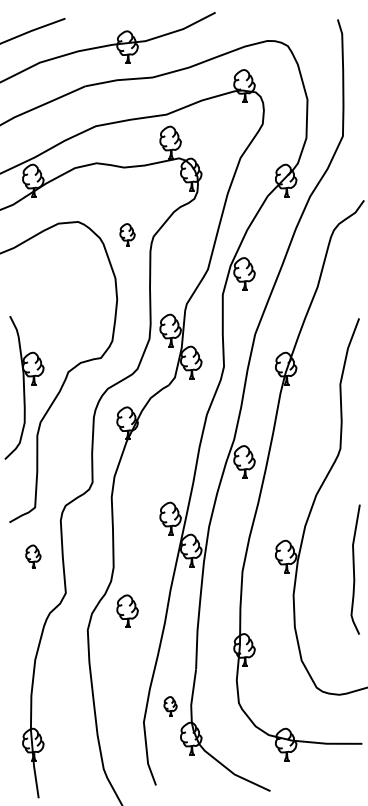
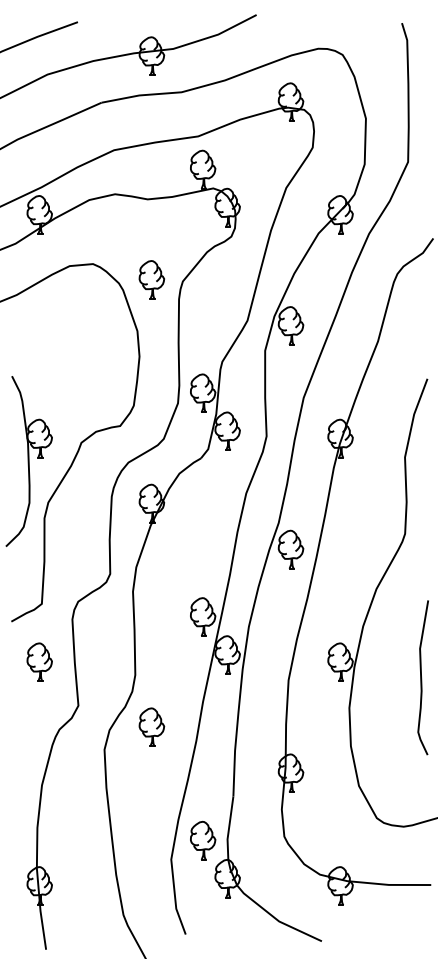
part: (127, 234) -> (151, 279), size x1.43
part: (33, 556) -> (39, 662), size x1.43
part: (170, 706) -> (202, 840), size x1.67

